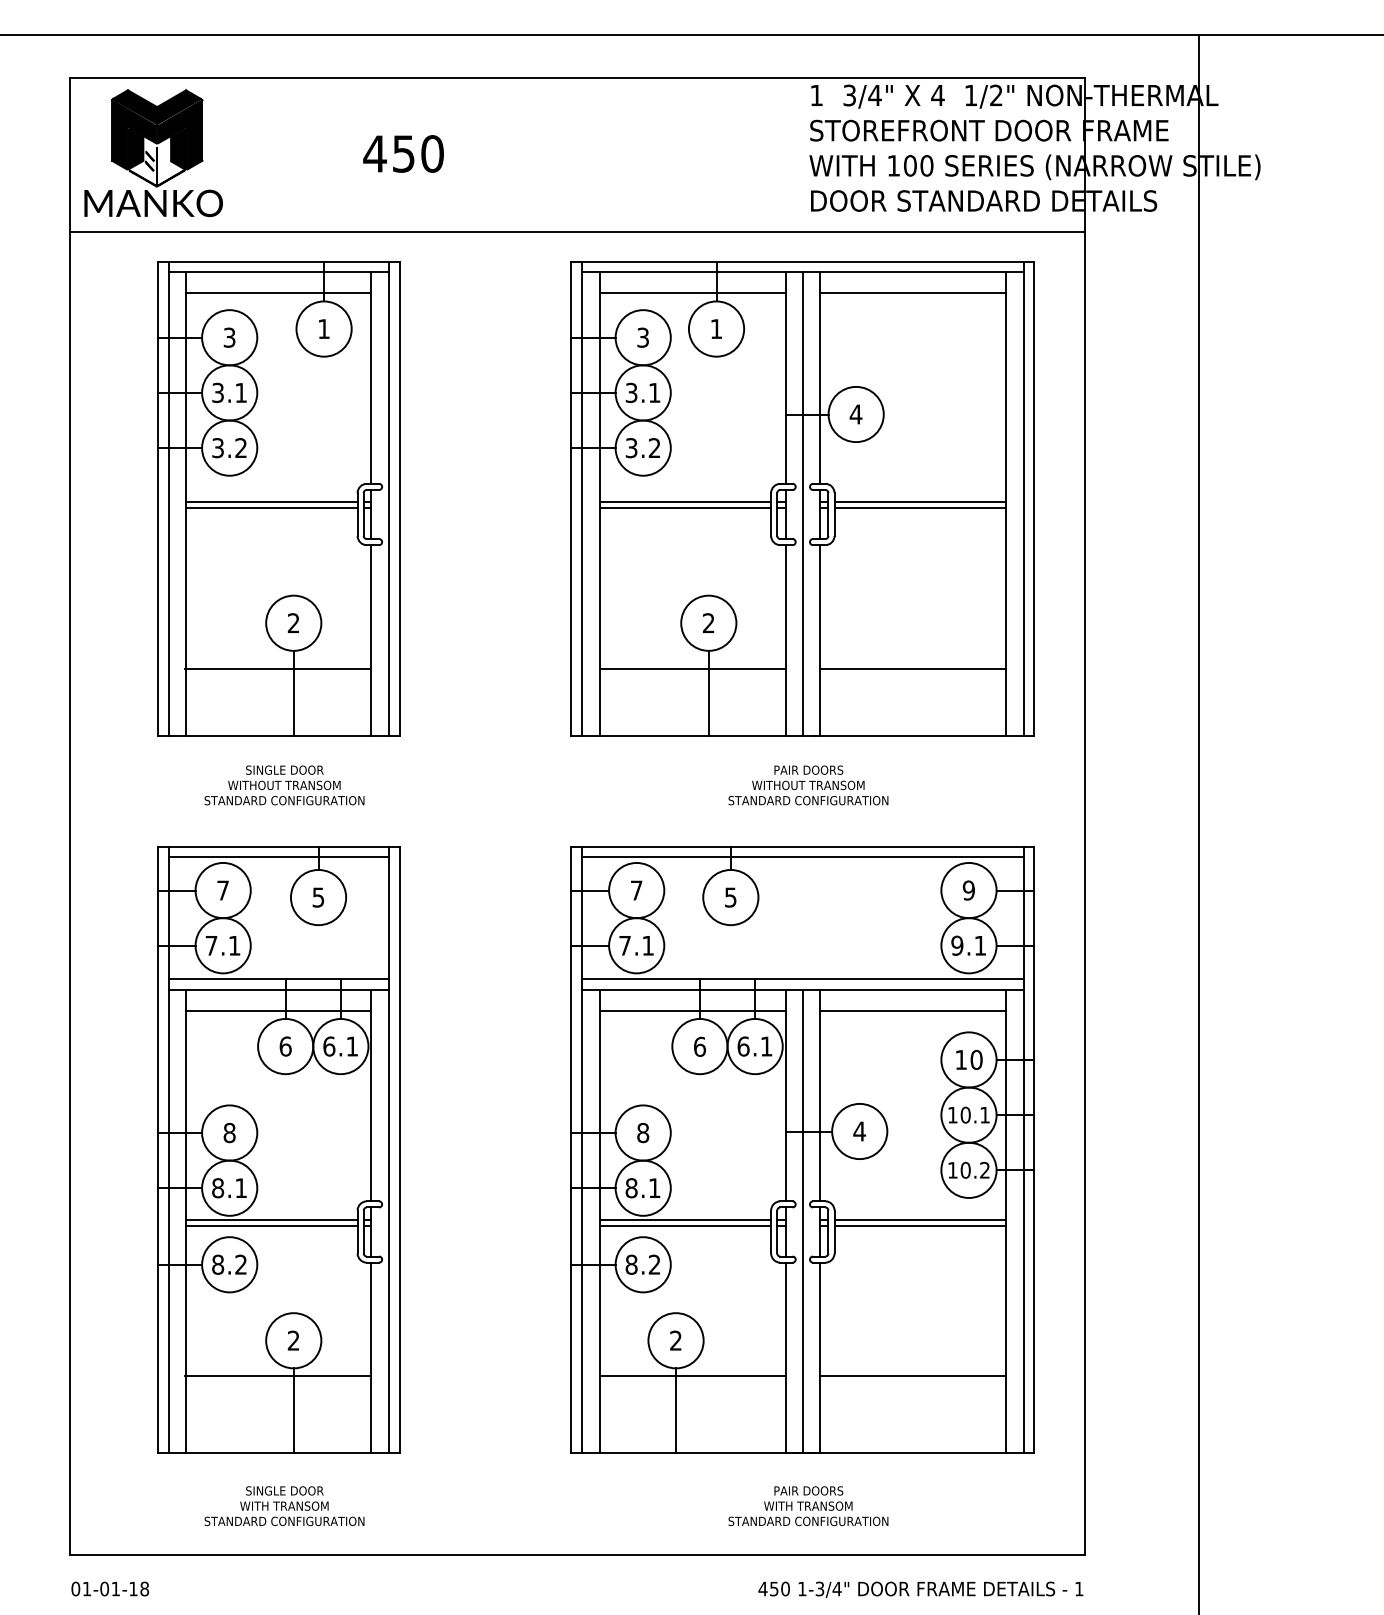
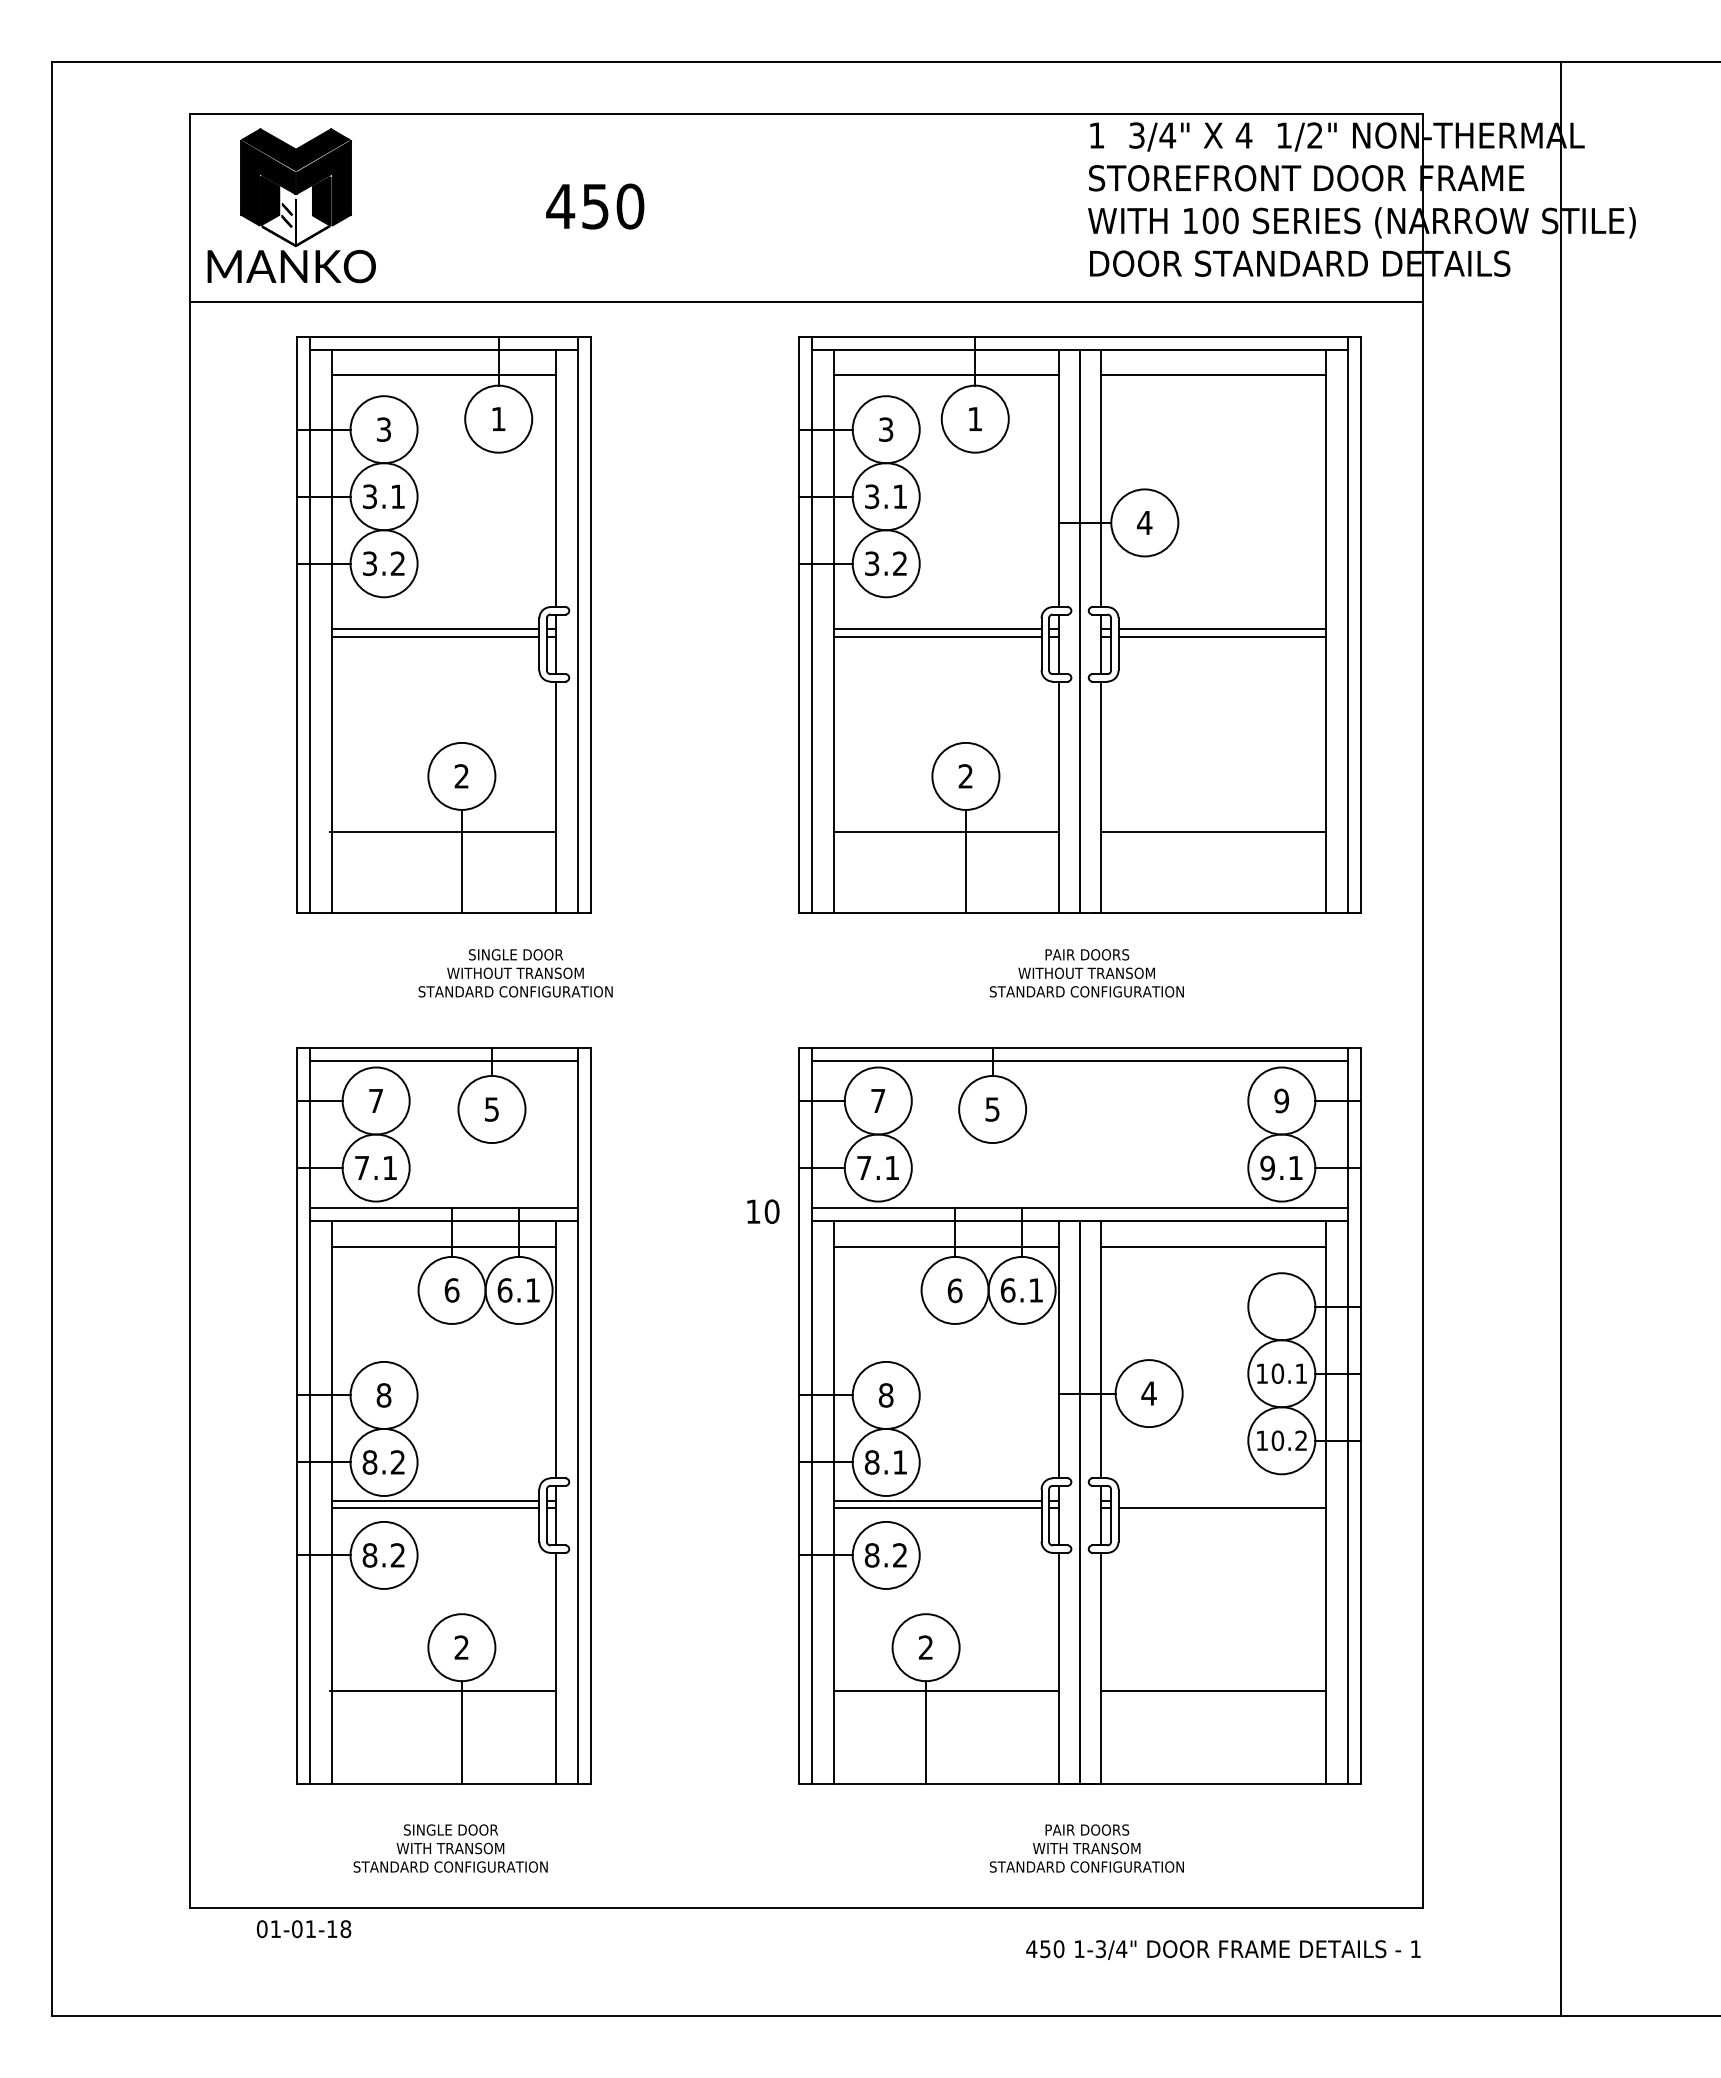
text: (284, 785) -> (515, 973), moved
text: (969, 1059) -> (763, 1211), moved
text: (240, 1188) -> (397, 1462), 8.1 -> 8.2
line: (920, 1219) -> (1222, 1500), removed
text: (110, 1589) -> (304, 1929), moved

